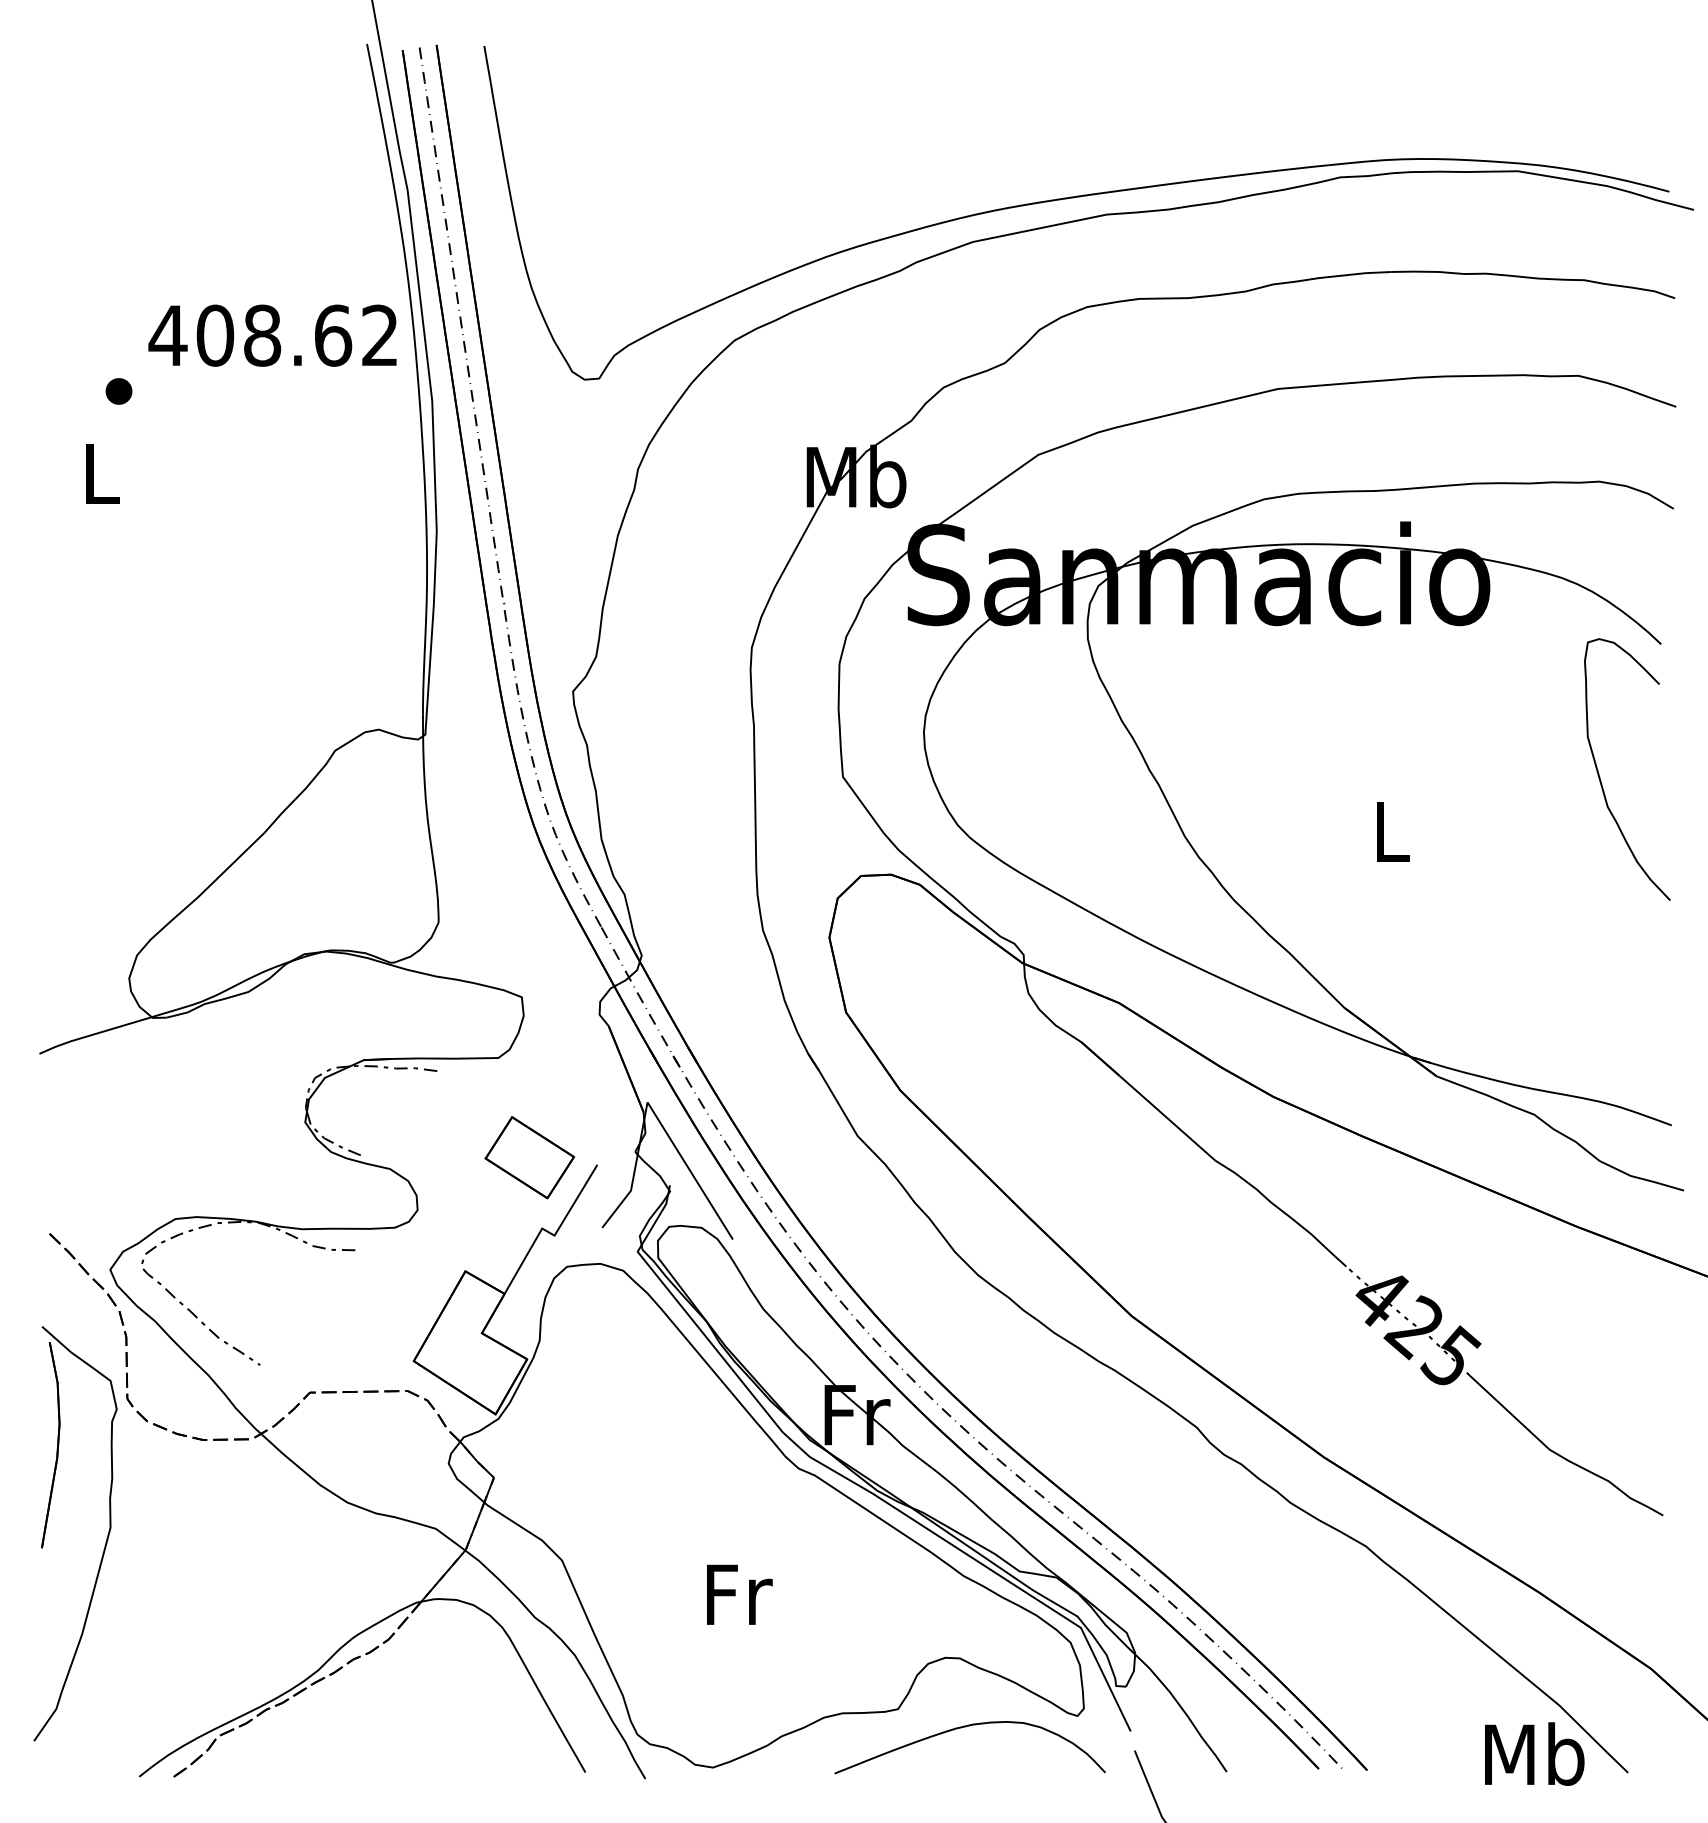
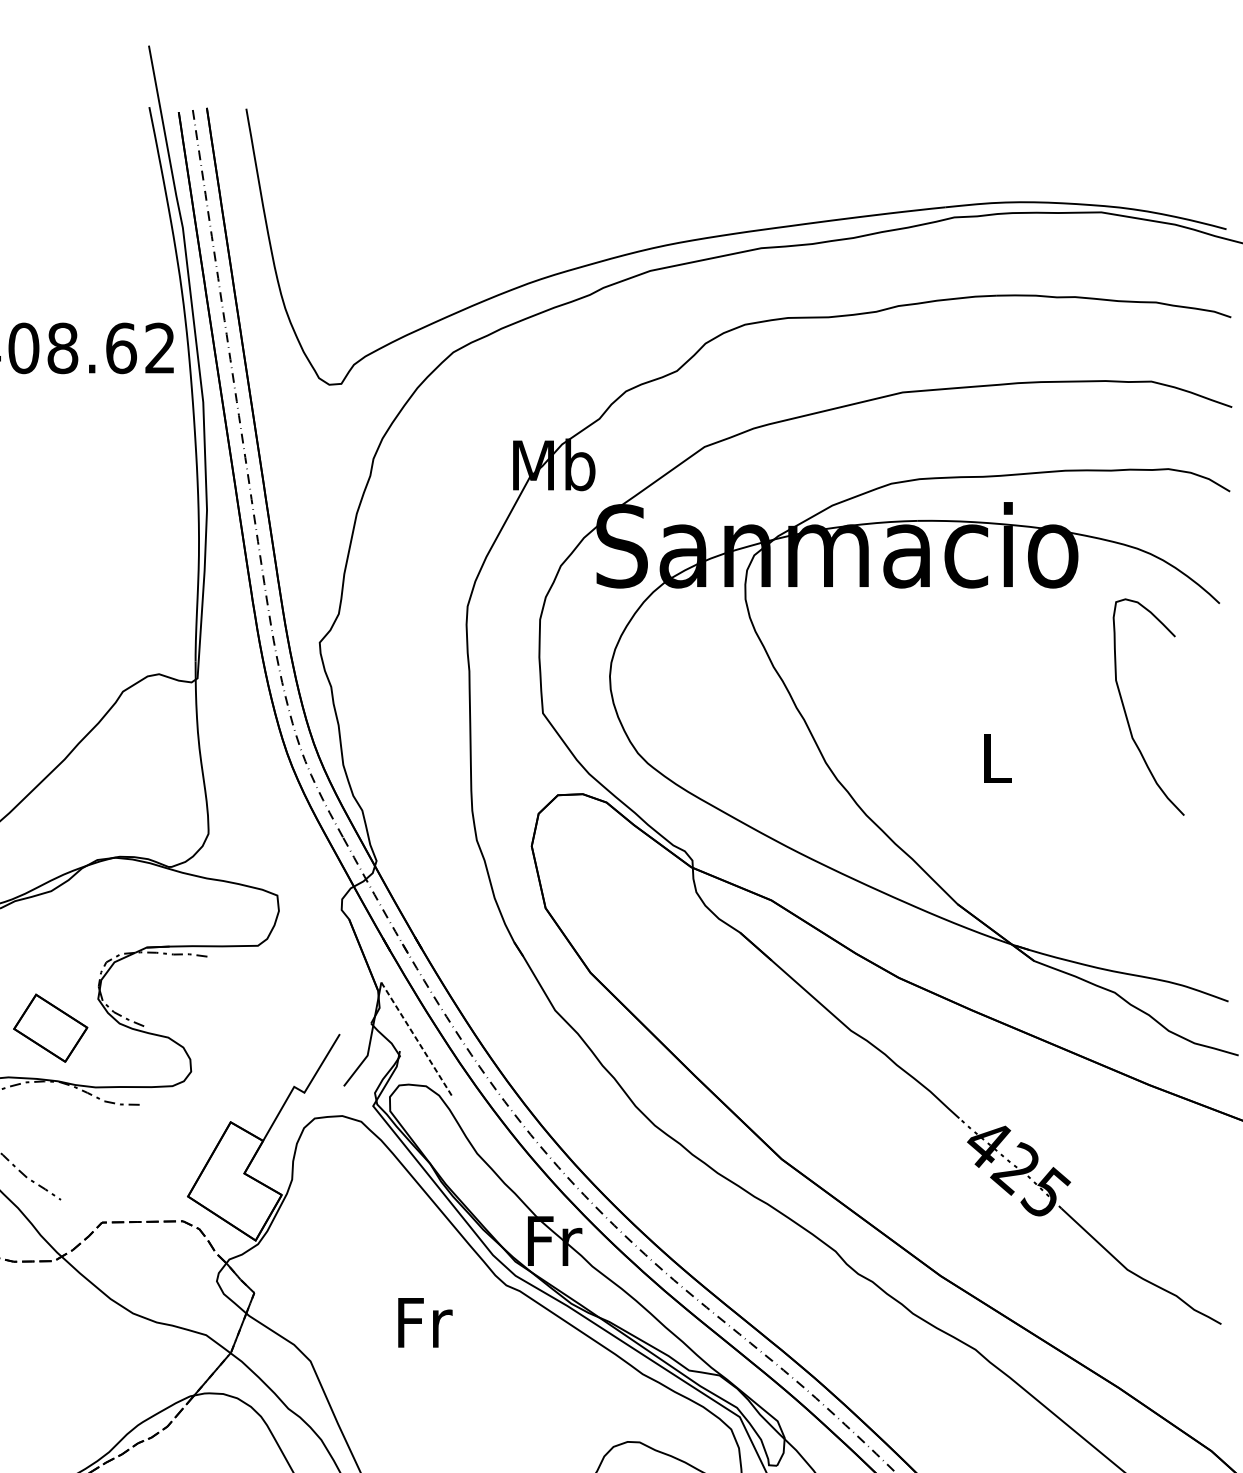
curve: (1600, 777) -> (1126, 713), moved
part: (529, 1157) -> (50, 1028), moved
line: (690, 1170) -> (416, 1038), solid -> dashed
text: (739, 1594) -> (425, 1322), moved

